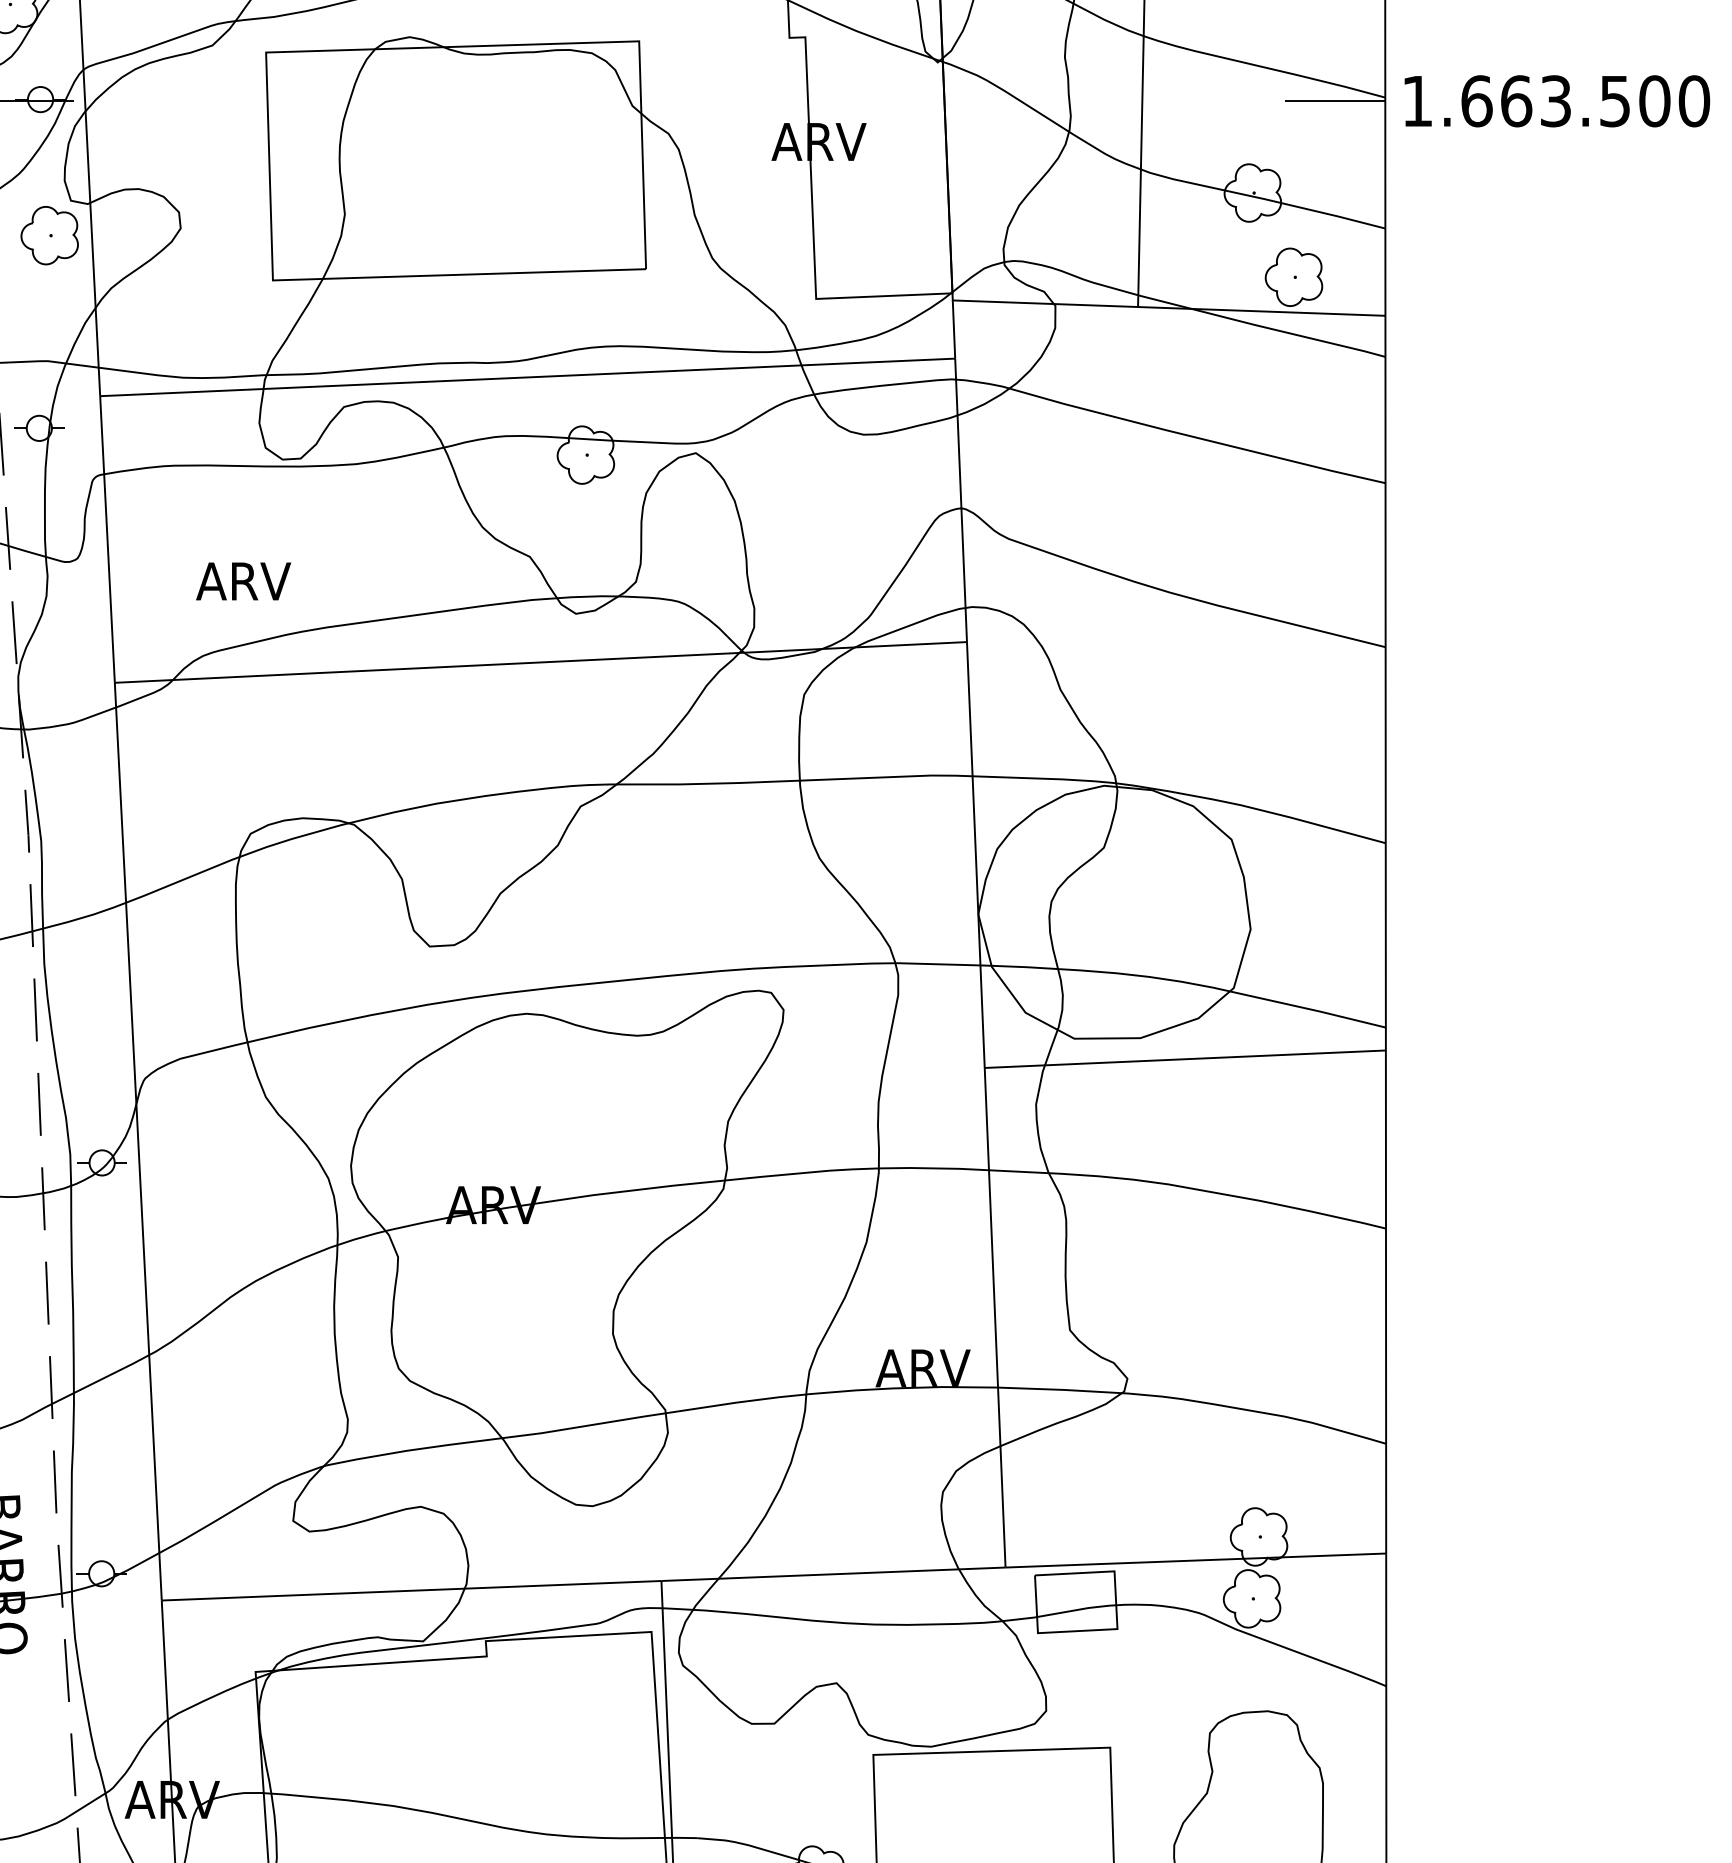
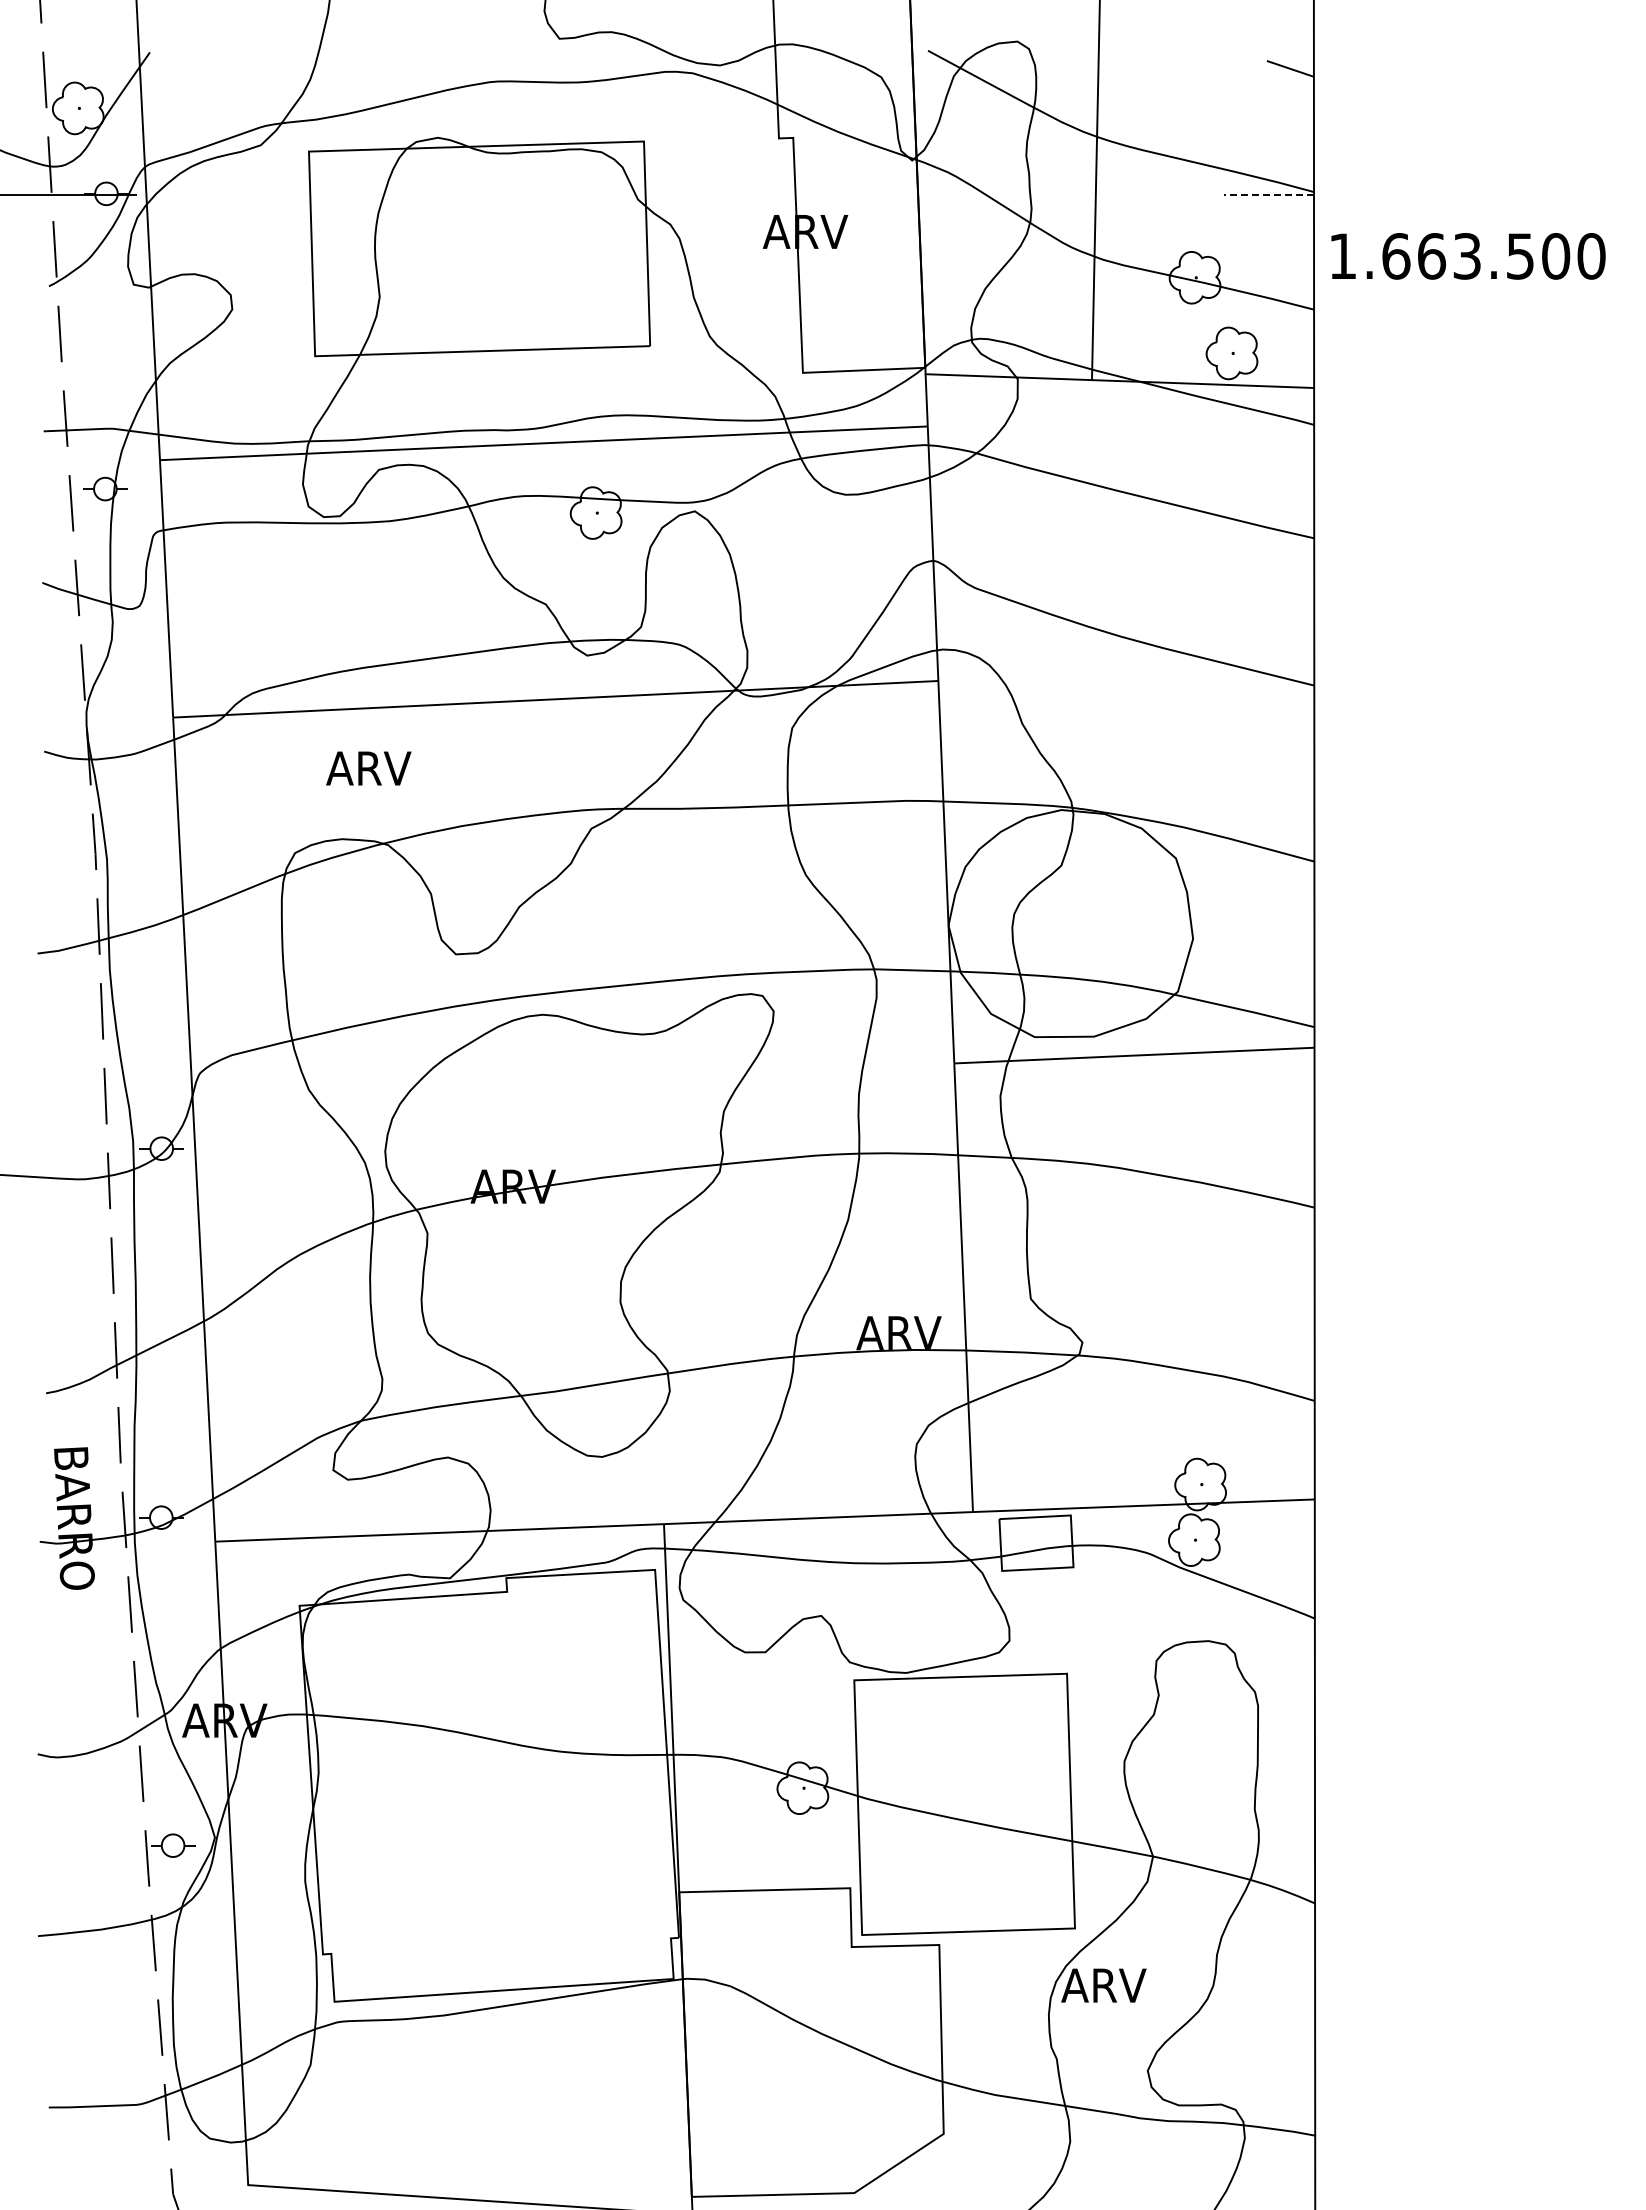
line: (1334, 101) -> (1268, 195), solid -> dashed
text: (1557, 101) -> (1468, 256), moved
part: (49, 235) -> (114, 315), removed
text: (243, 581) -> (368, 768), moved

